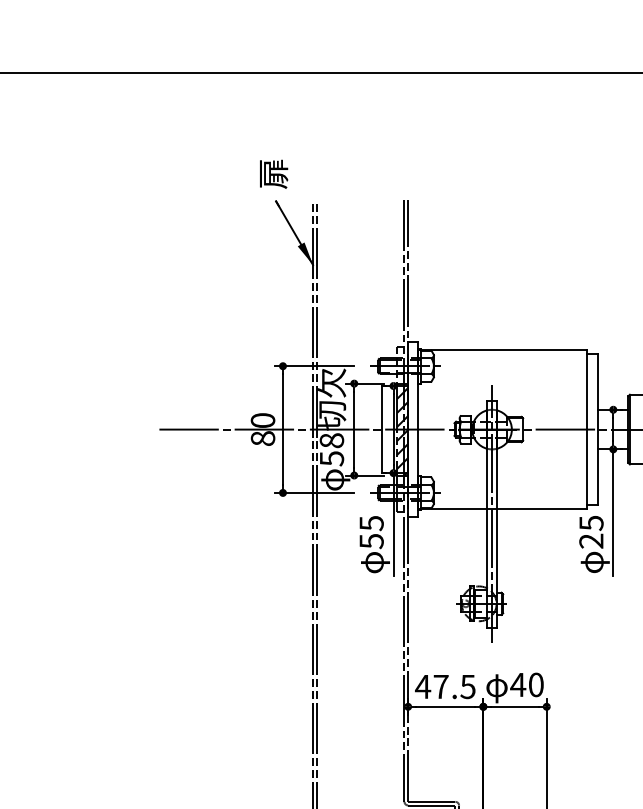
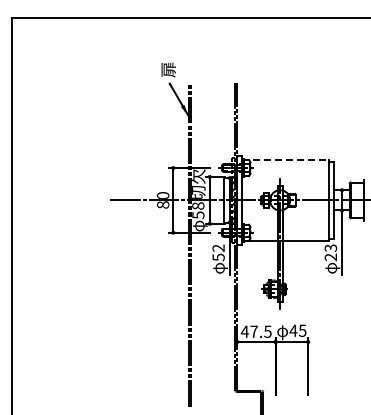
line: (502, 349) -> (285, 159), solid -> dashed
text: (590, 521) -> (330, 247), 25 -> 23
text: (371, 523) -> (218, 248), 55 -> 52
text: (535, 684) -> (302, 330), 40 -> 45

